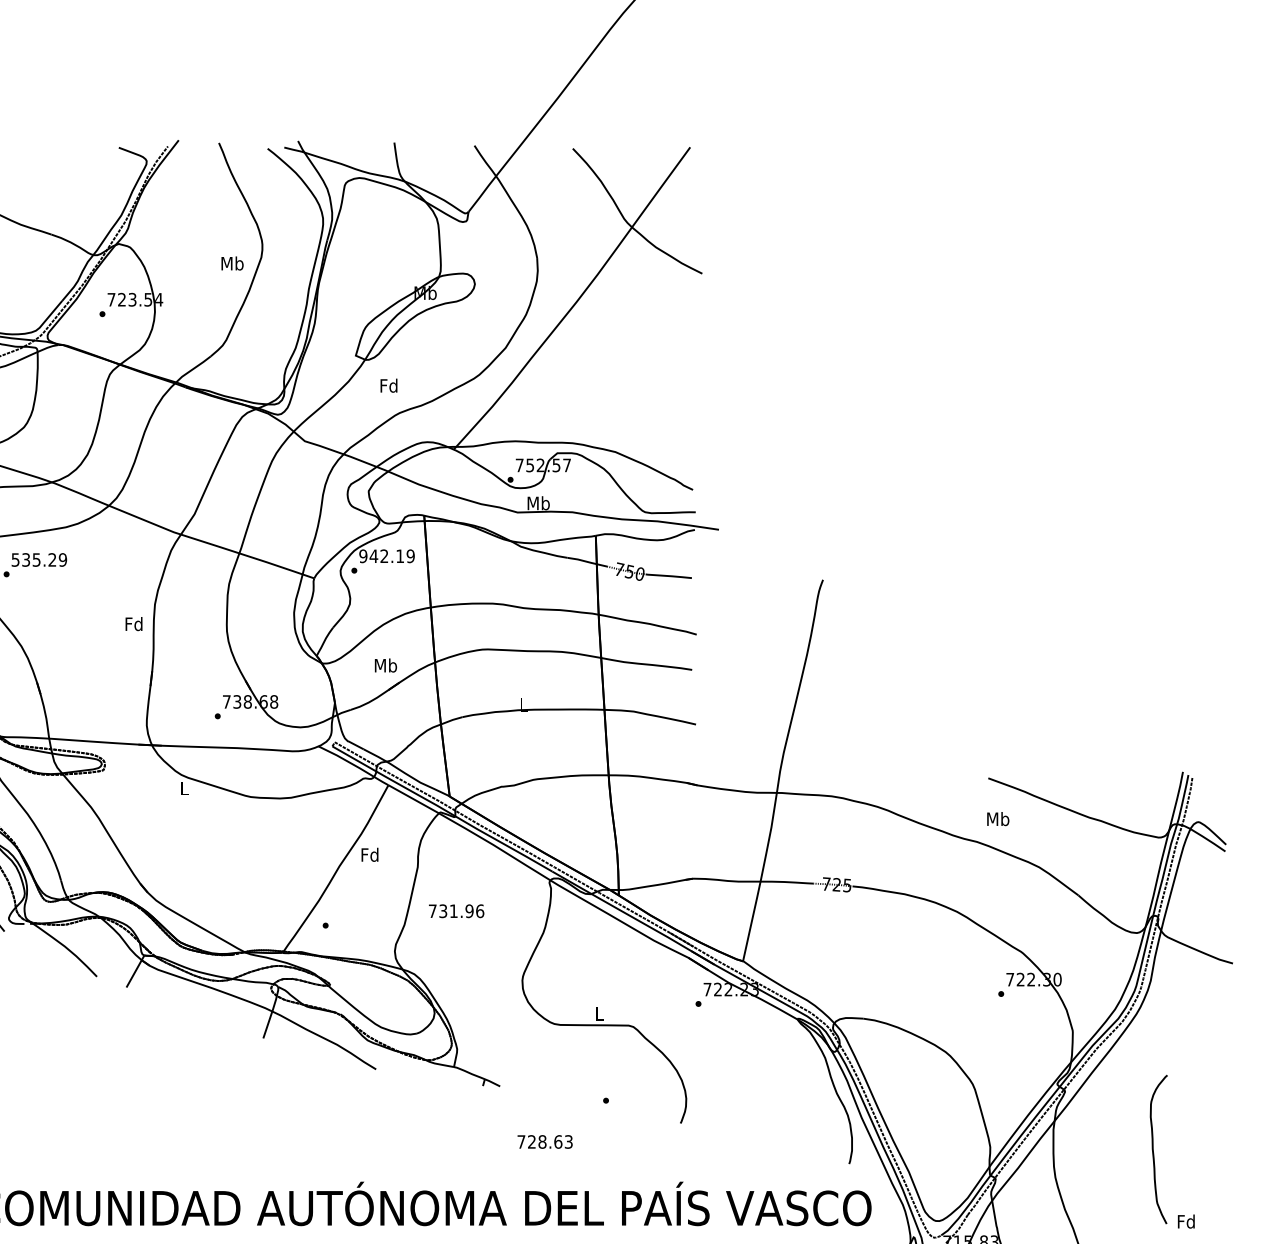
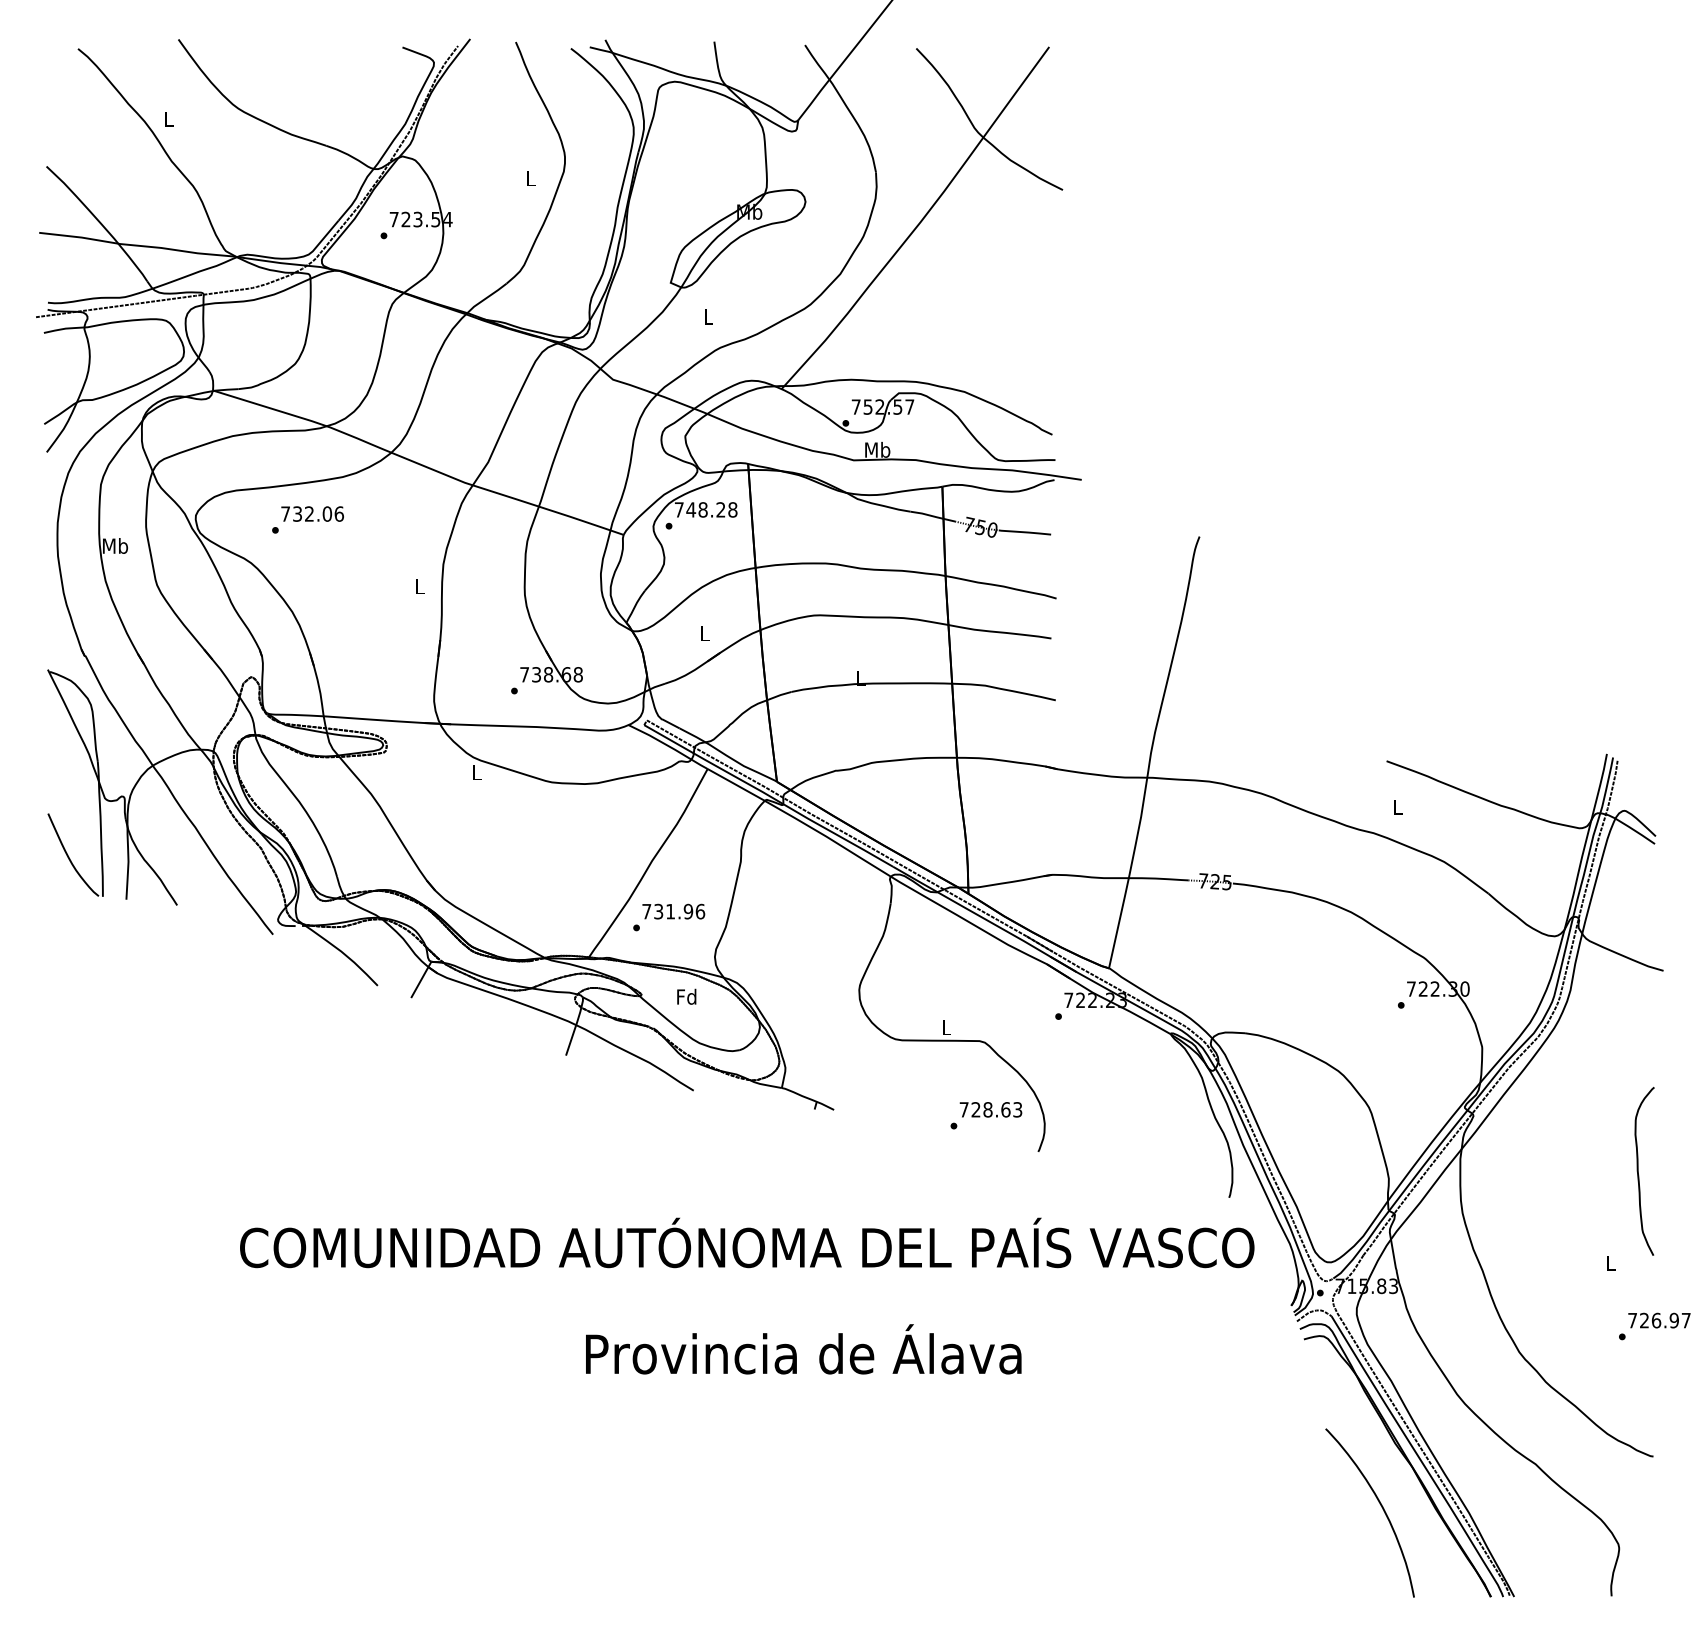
text: (231, 263) -> (530, 178), Mb -> L
text: (388, 385) -> (707, 316), Fd -> L
text: (386, 555) -> (705, 509), 942.19 -> 748.28
text: (39, 559) -> (312, 513), 535.29 -> 732.06
text: (133, 623) -> (419, 586), Fd -> L
text: (385, 665) -> (704, 633), Mb -> L
text: (997, 819) -> (1397, 807), Mb -> L
text: (369, 854) -> (686, 996), moved
text: (456, 911) -> (673, 911), moved
text: (544, 1141) -> (990, 1109), moved
curve: (1153, 1149) -> (1638, 1171), moved
text: (1186, 1221) -> (1610, 1262), Fd -> L

